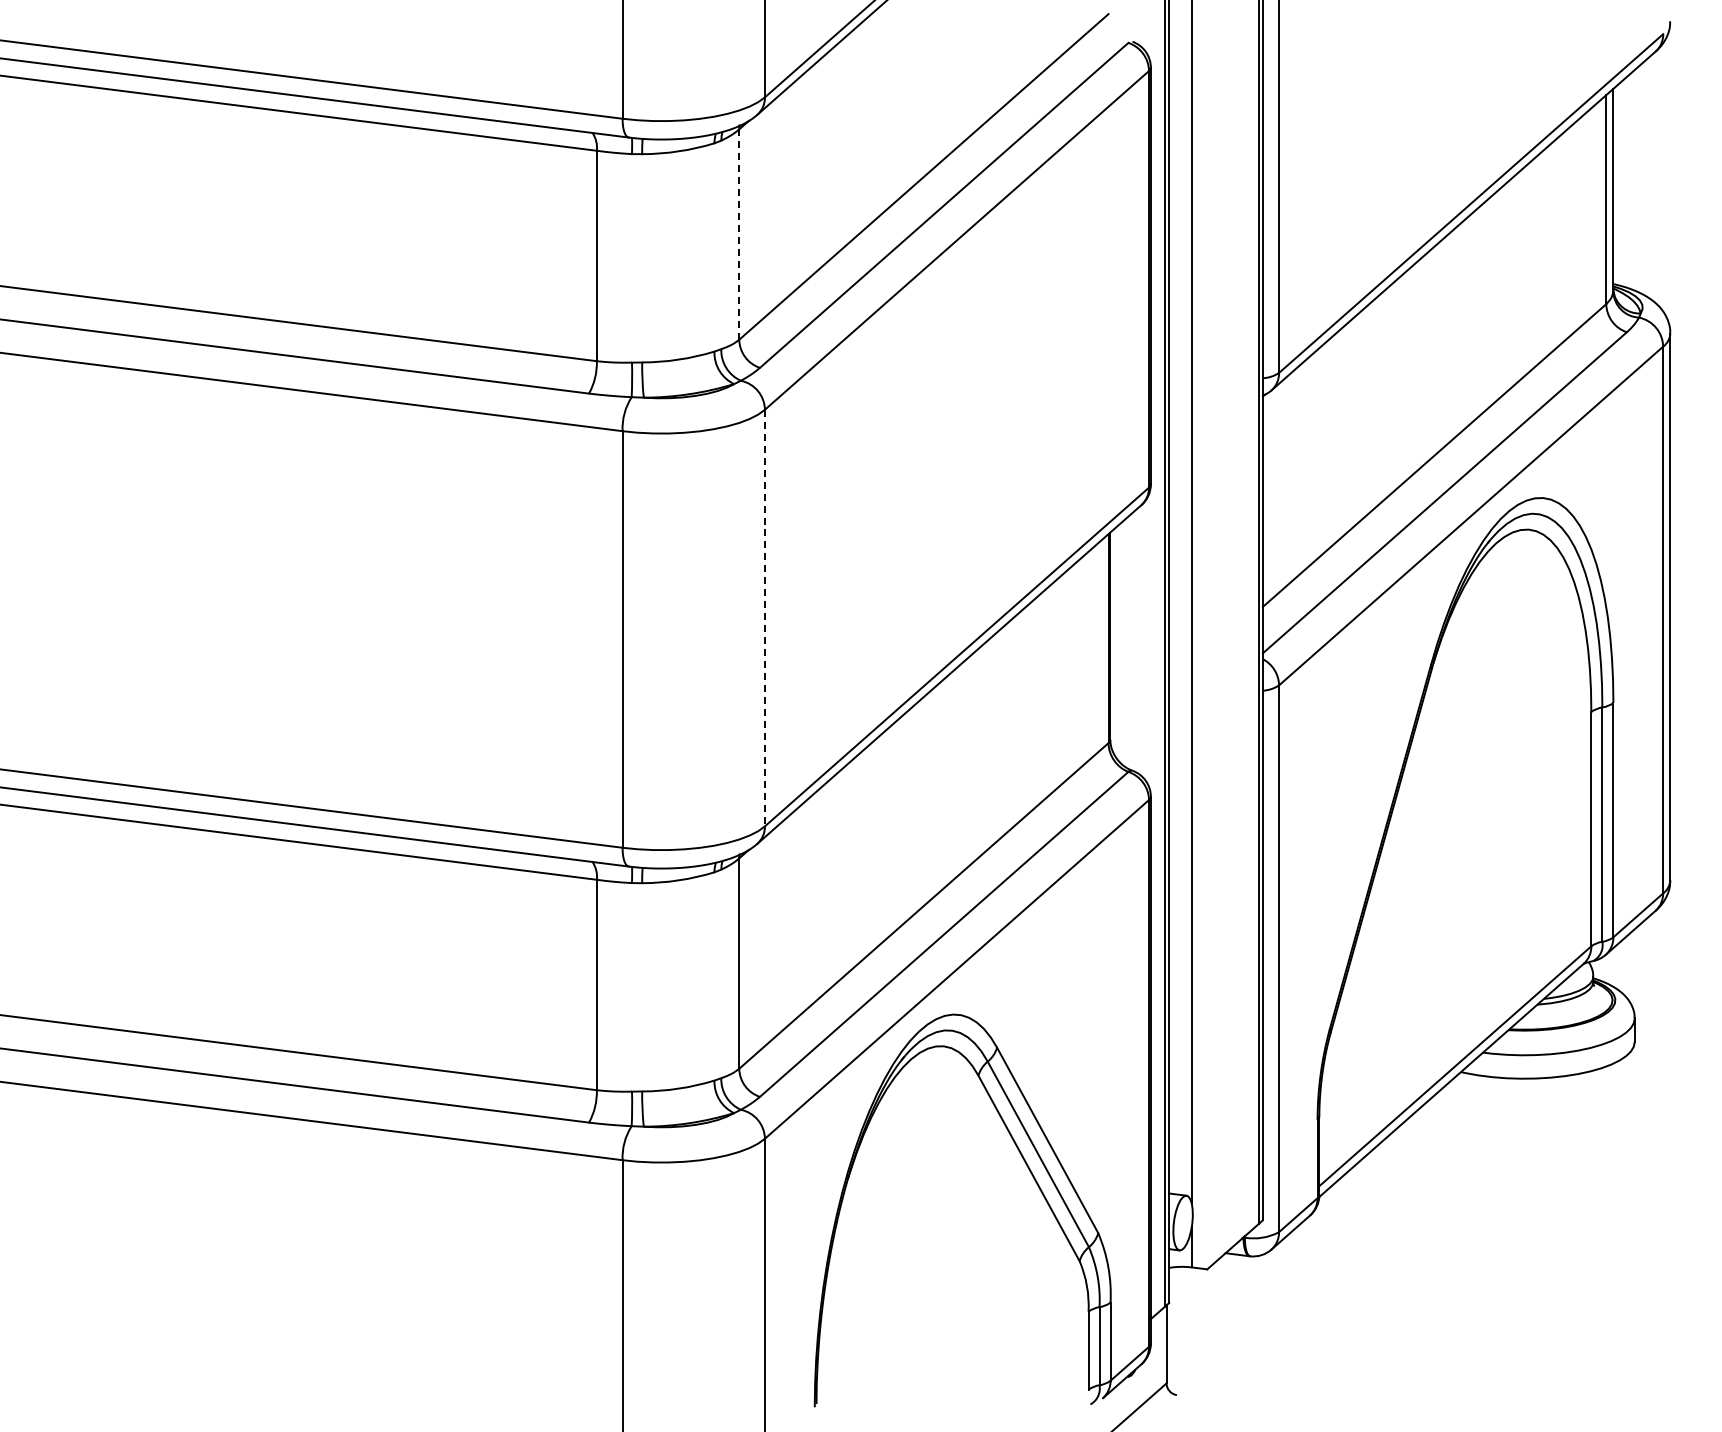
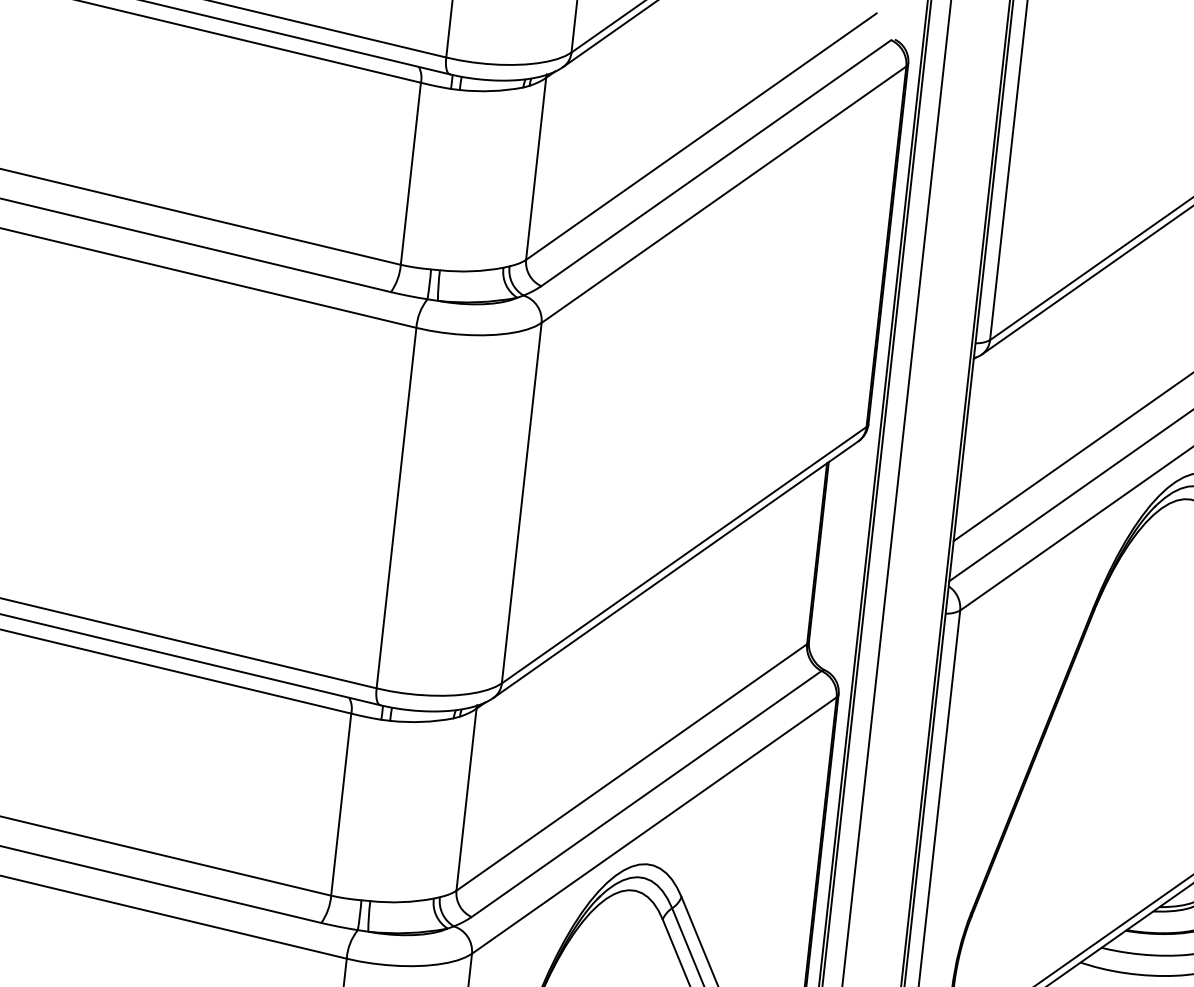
line: (739, 234) -> (536, 168), dashed -> solid
line: (764, 618) -> (521, 503), dashed -> solid

